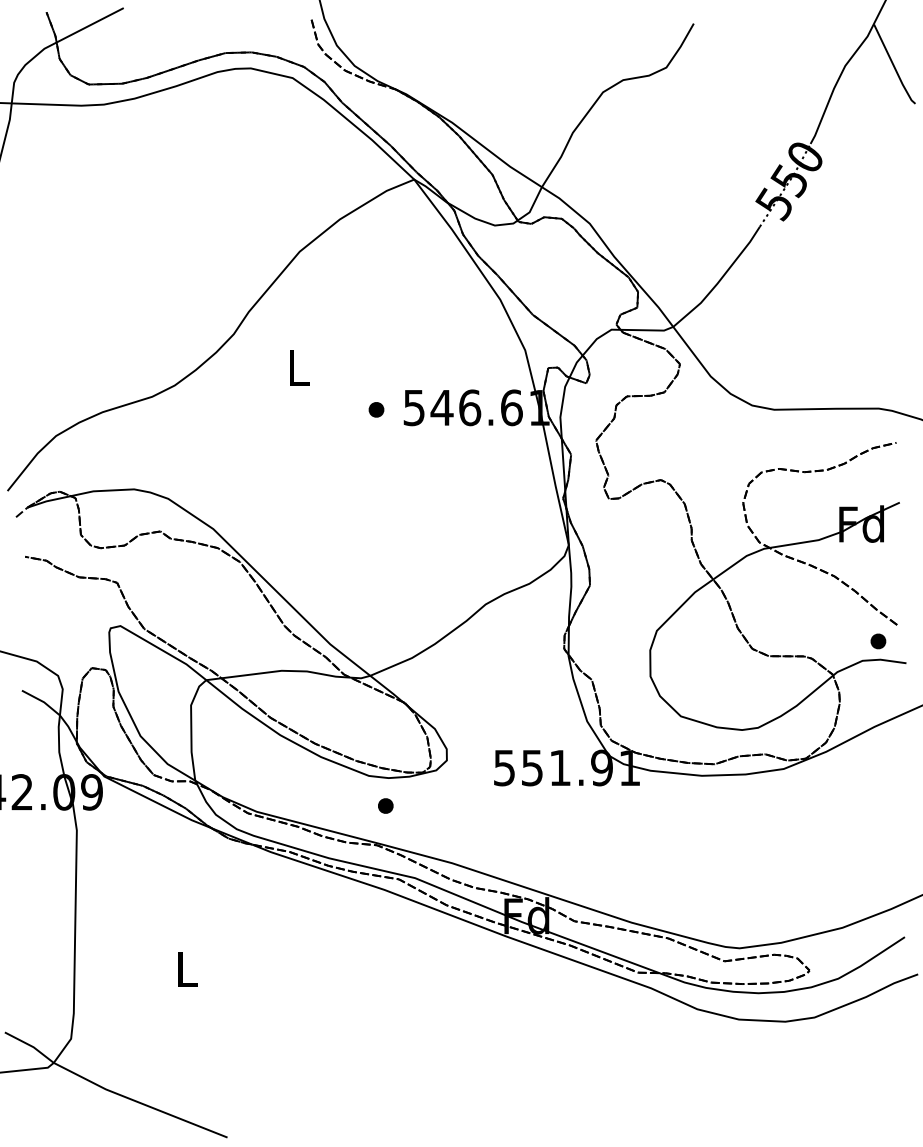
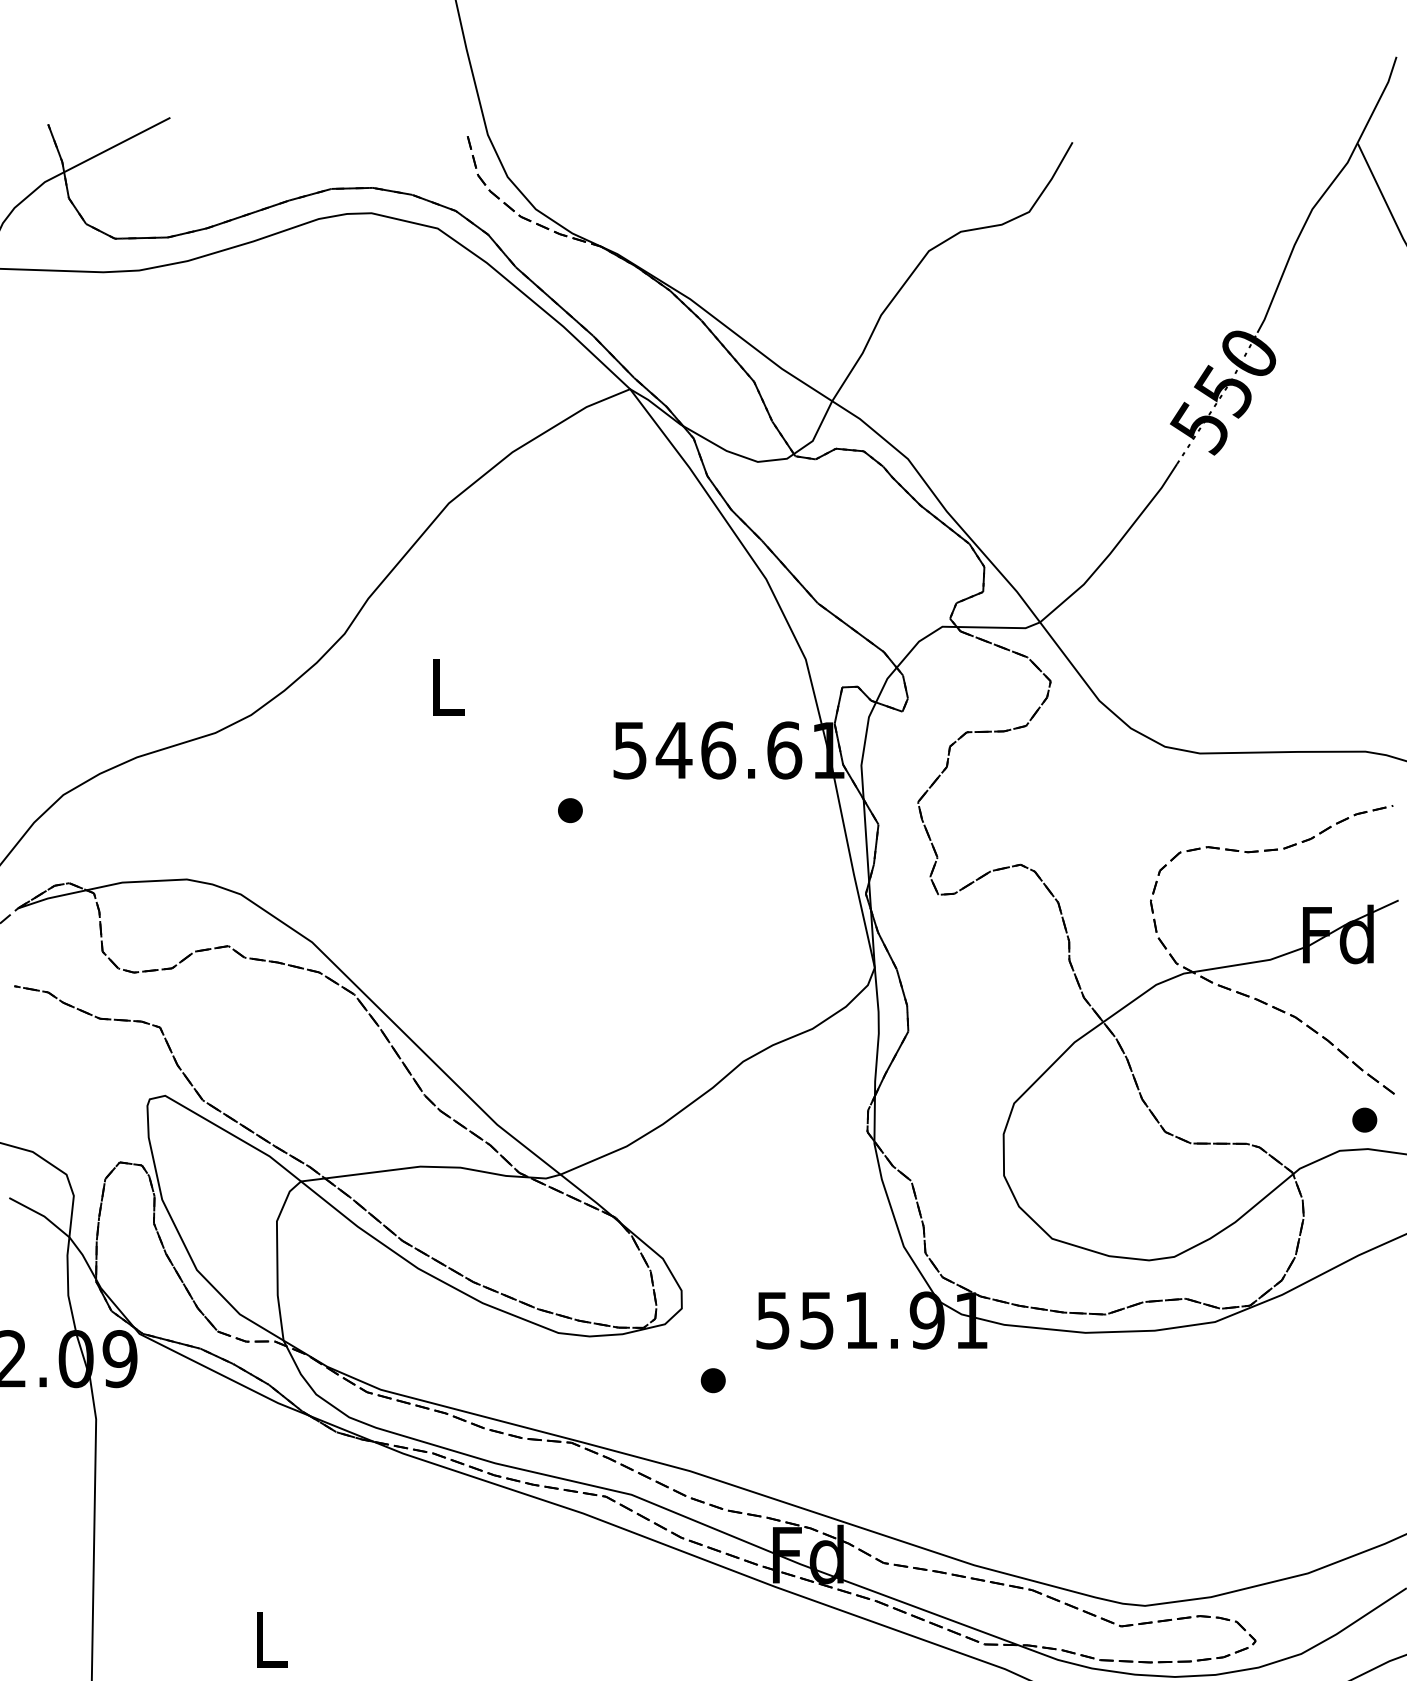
part: (376, 409) -> (570, 810), moved
part: (385, 805) -> (712, 1379), moved

